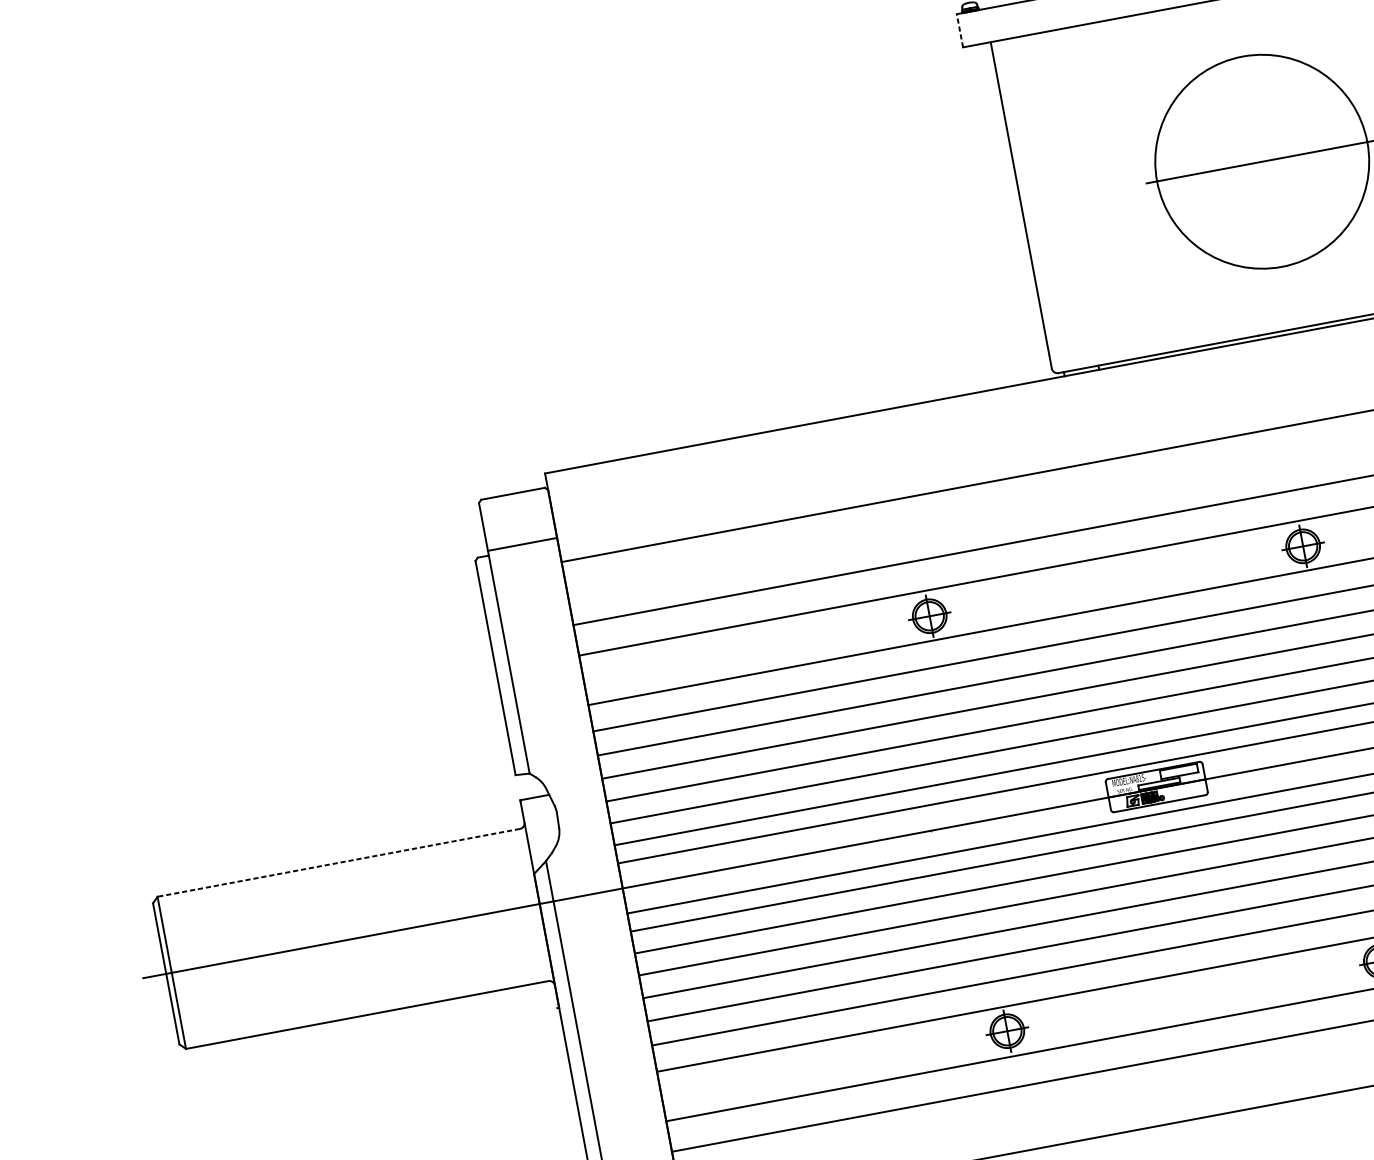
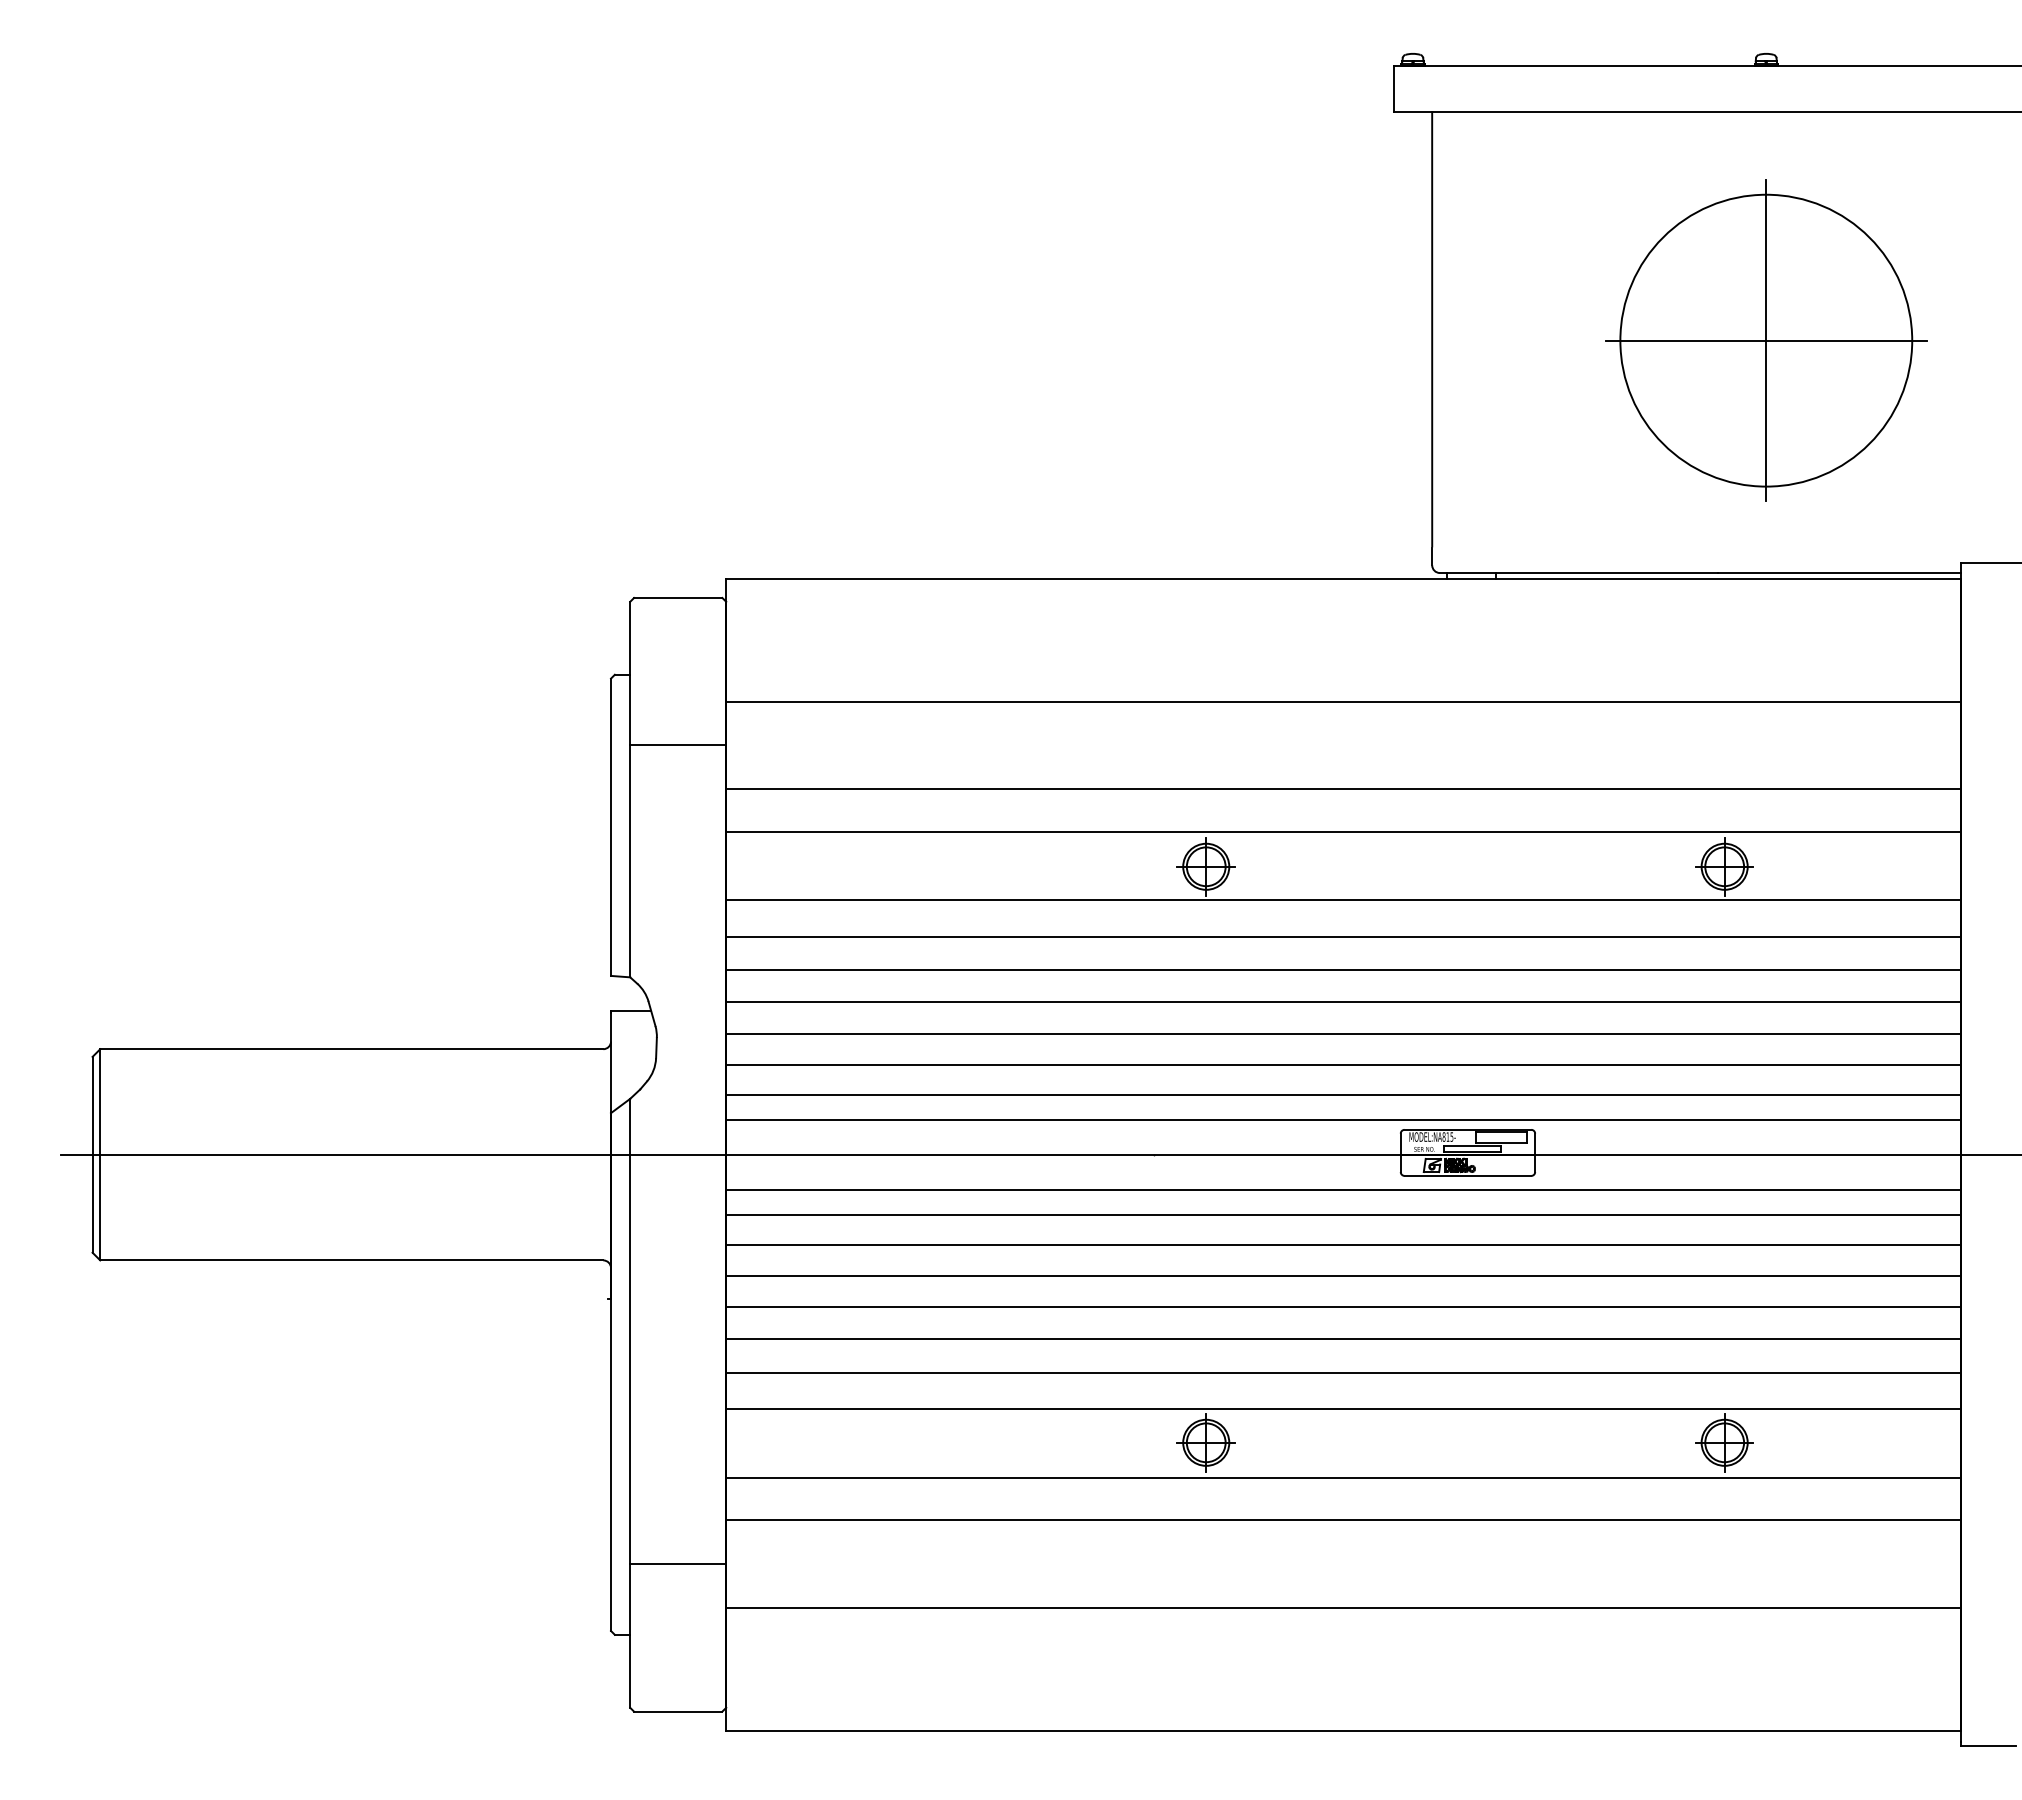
line: (959, 30) -> (1393, 88), dashed -> solid
line: (1262, 161) -> (1766, 340), added
line: (522, 544) -> (678, 745), moved
line: (338, 863) -> (351, 1049), dashed -> solid

